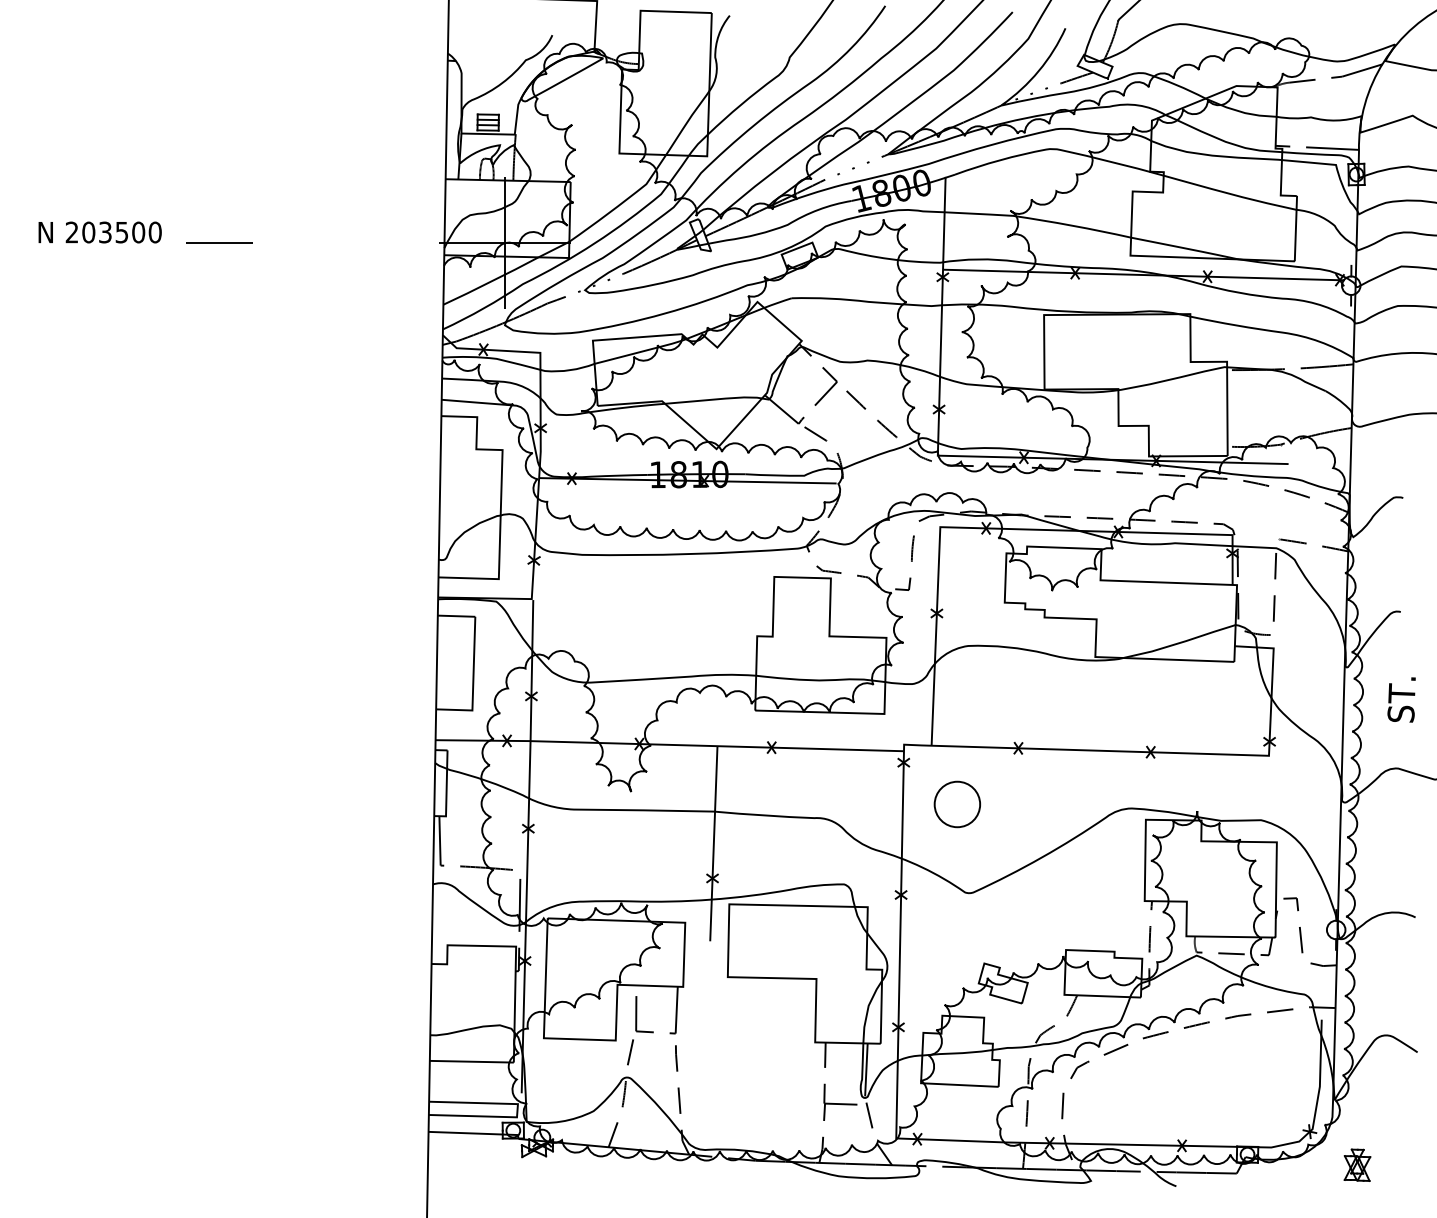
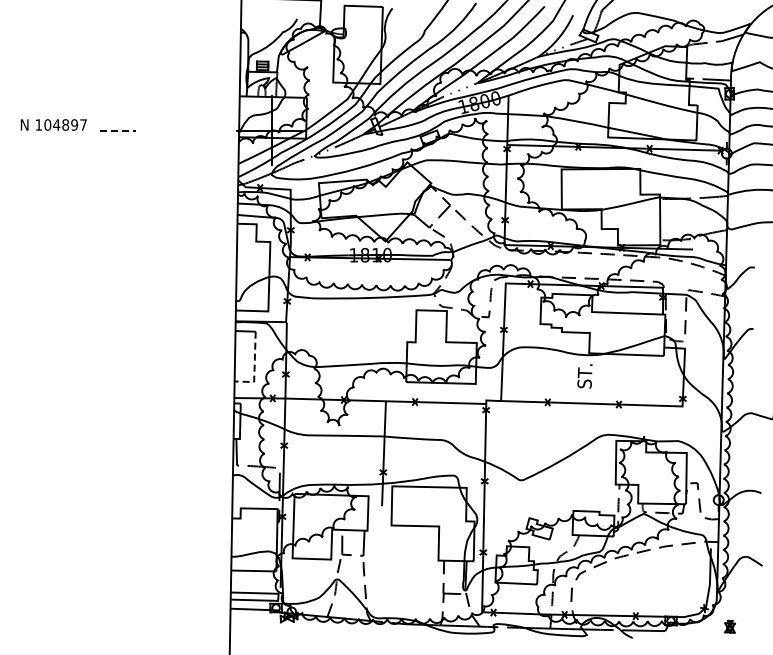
text: (114, 231) -> (61, 124), 203500 -> 104897
line: (220, 242) -> (118, 130), solid -> dashed
line: (473, 683) -> (254, 367), solid -> dashed
text: (1400, 700) -> (584, 376), moved
circle: (956, 804) -> (514, 432), removed
part: (1356, 1164) -> (729, 626), size x0.7

